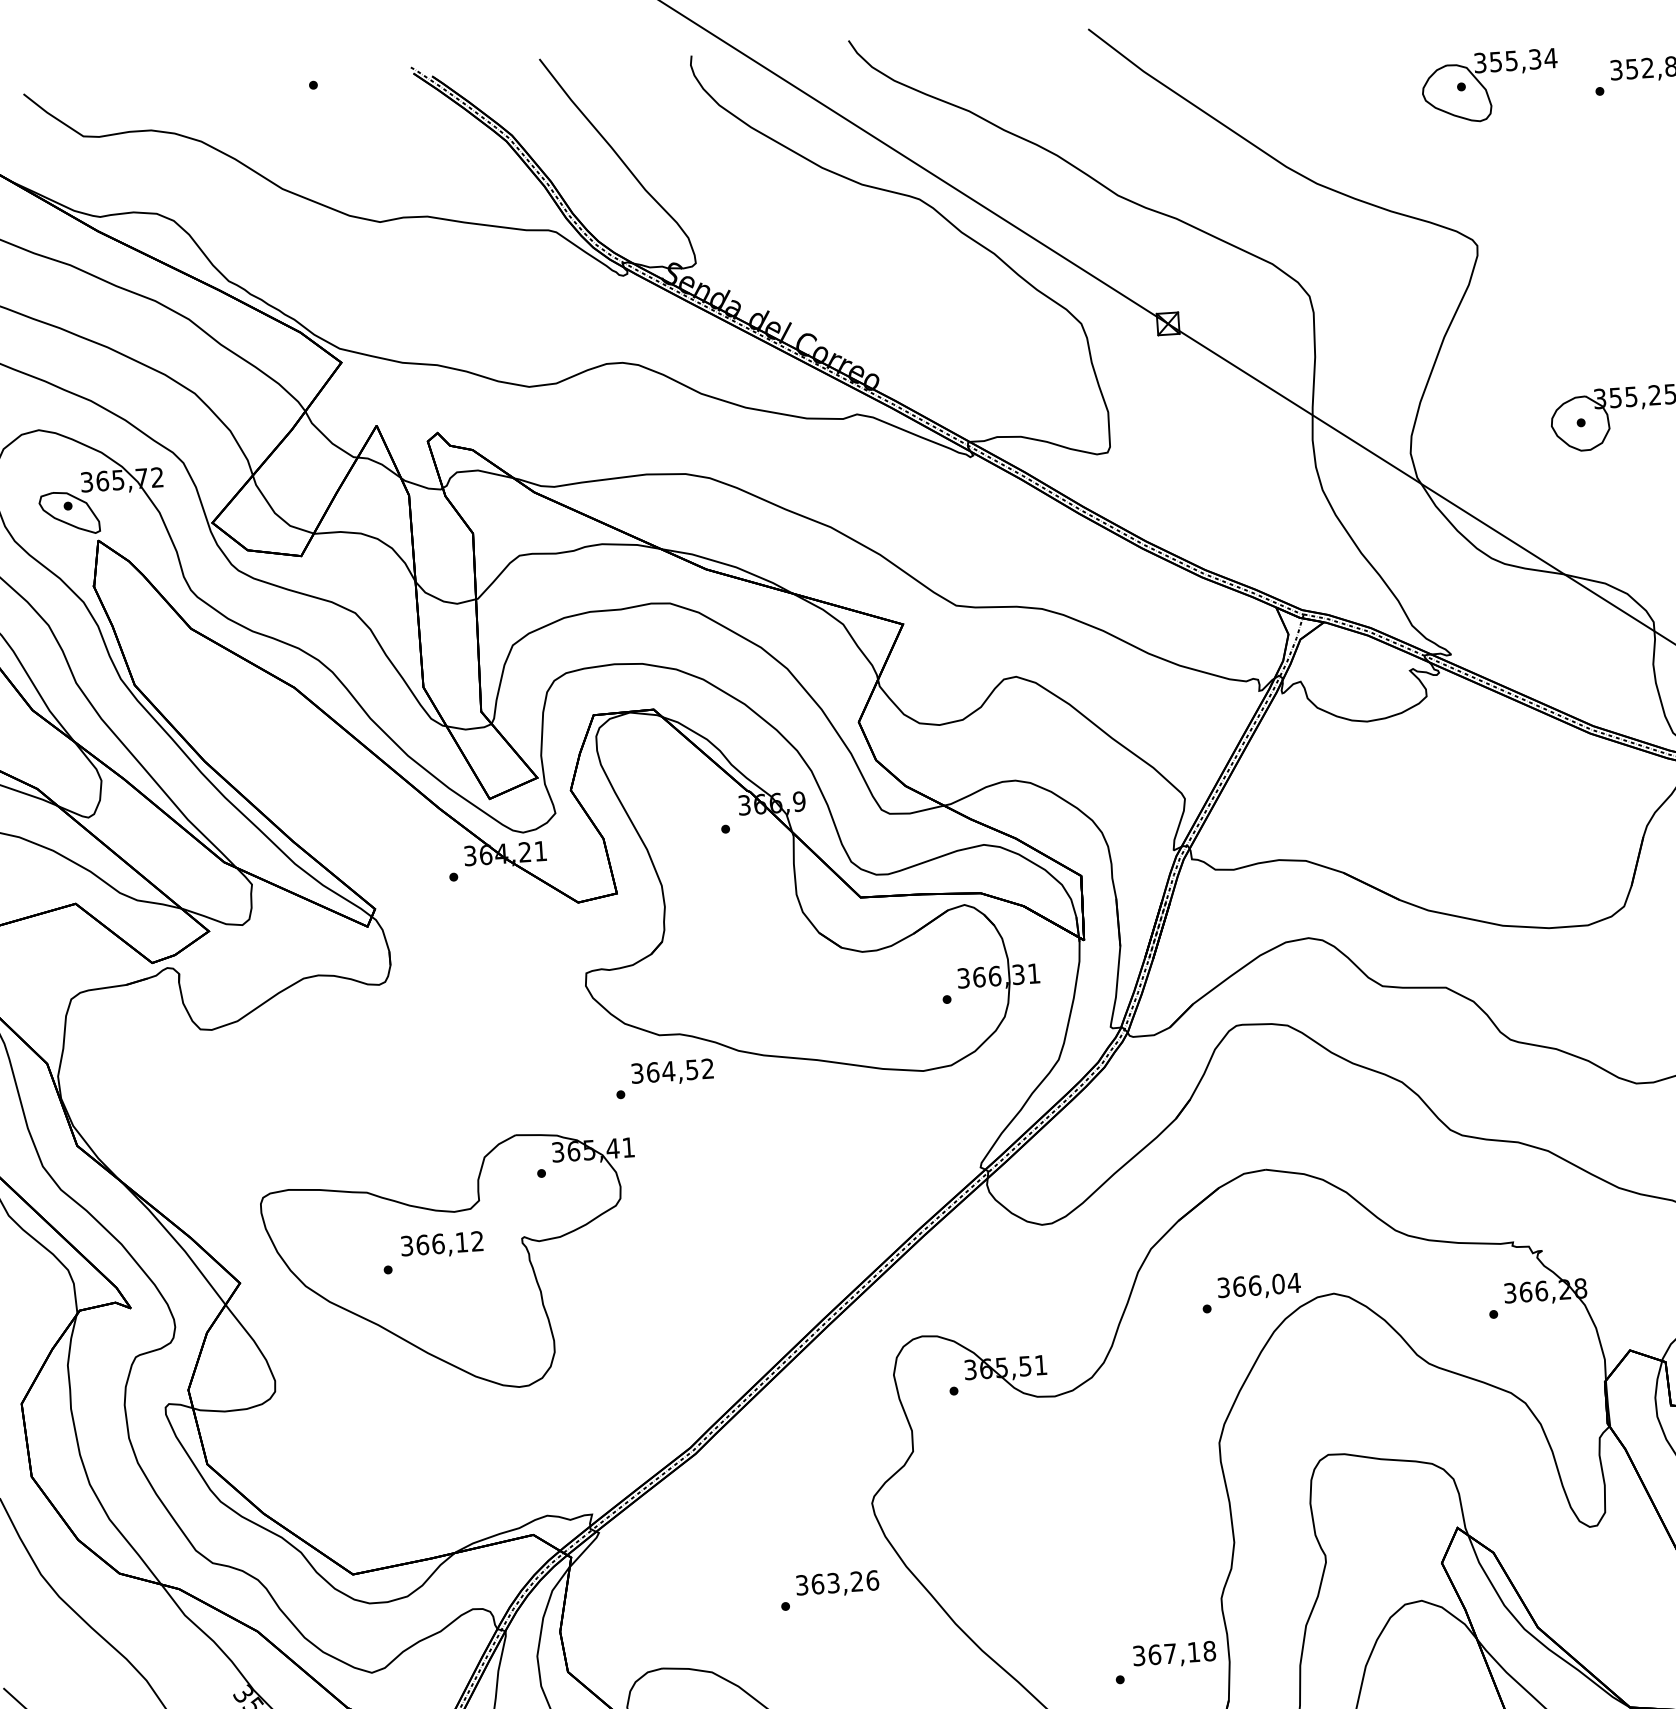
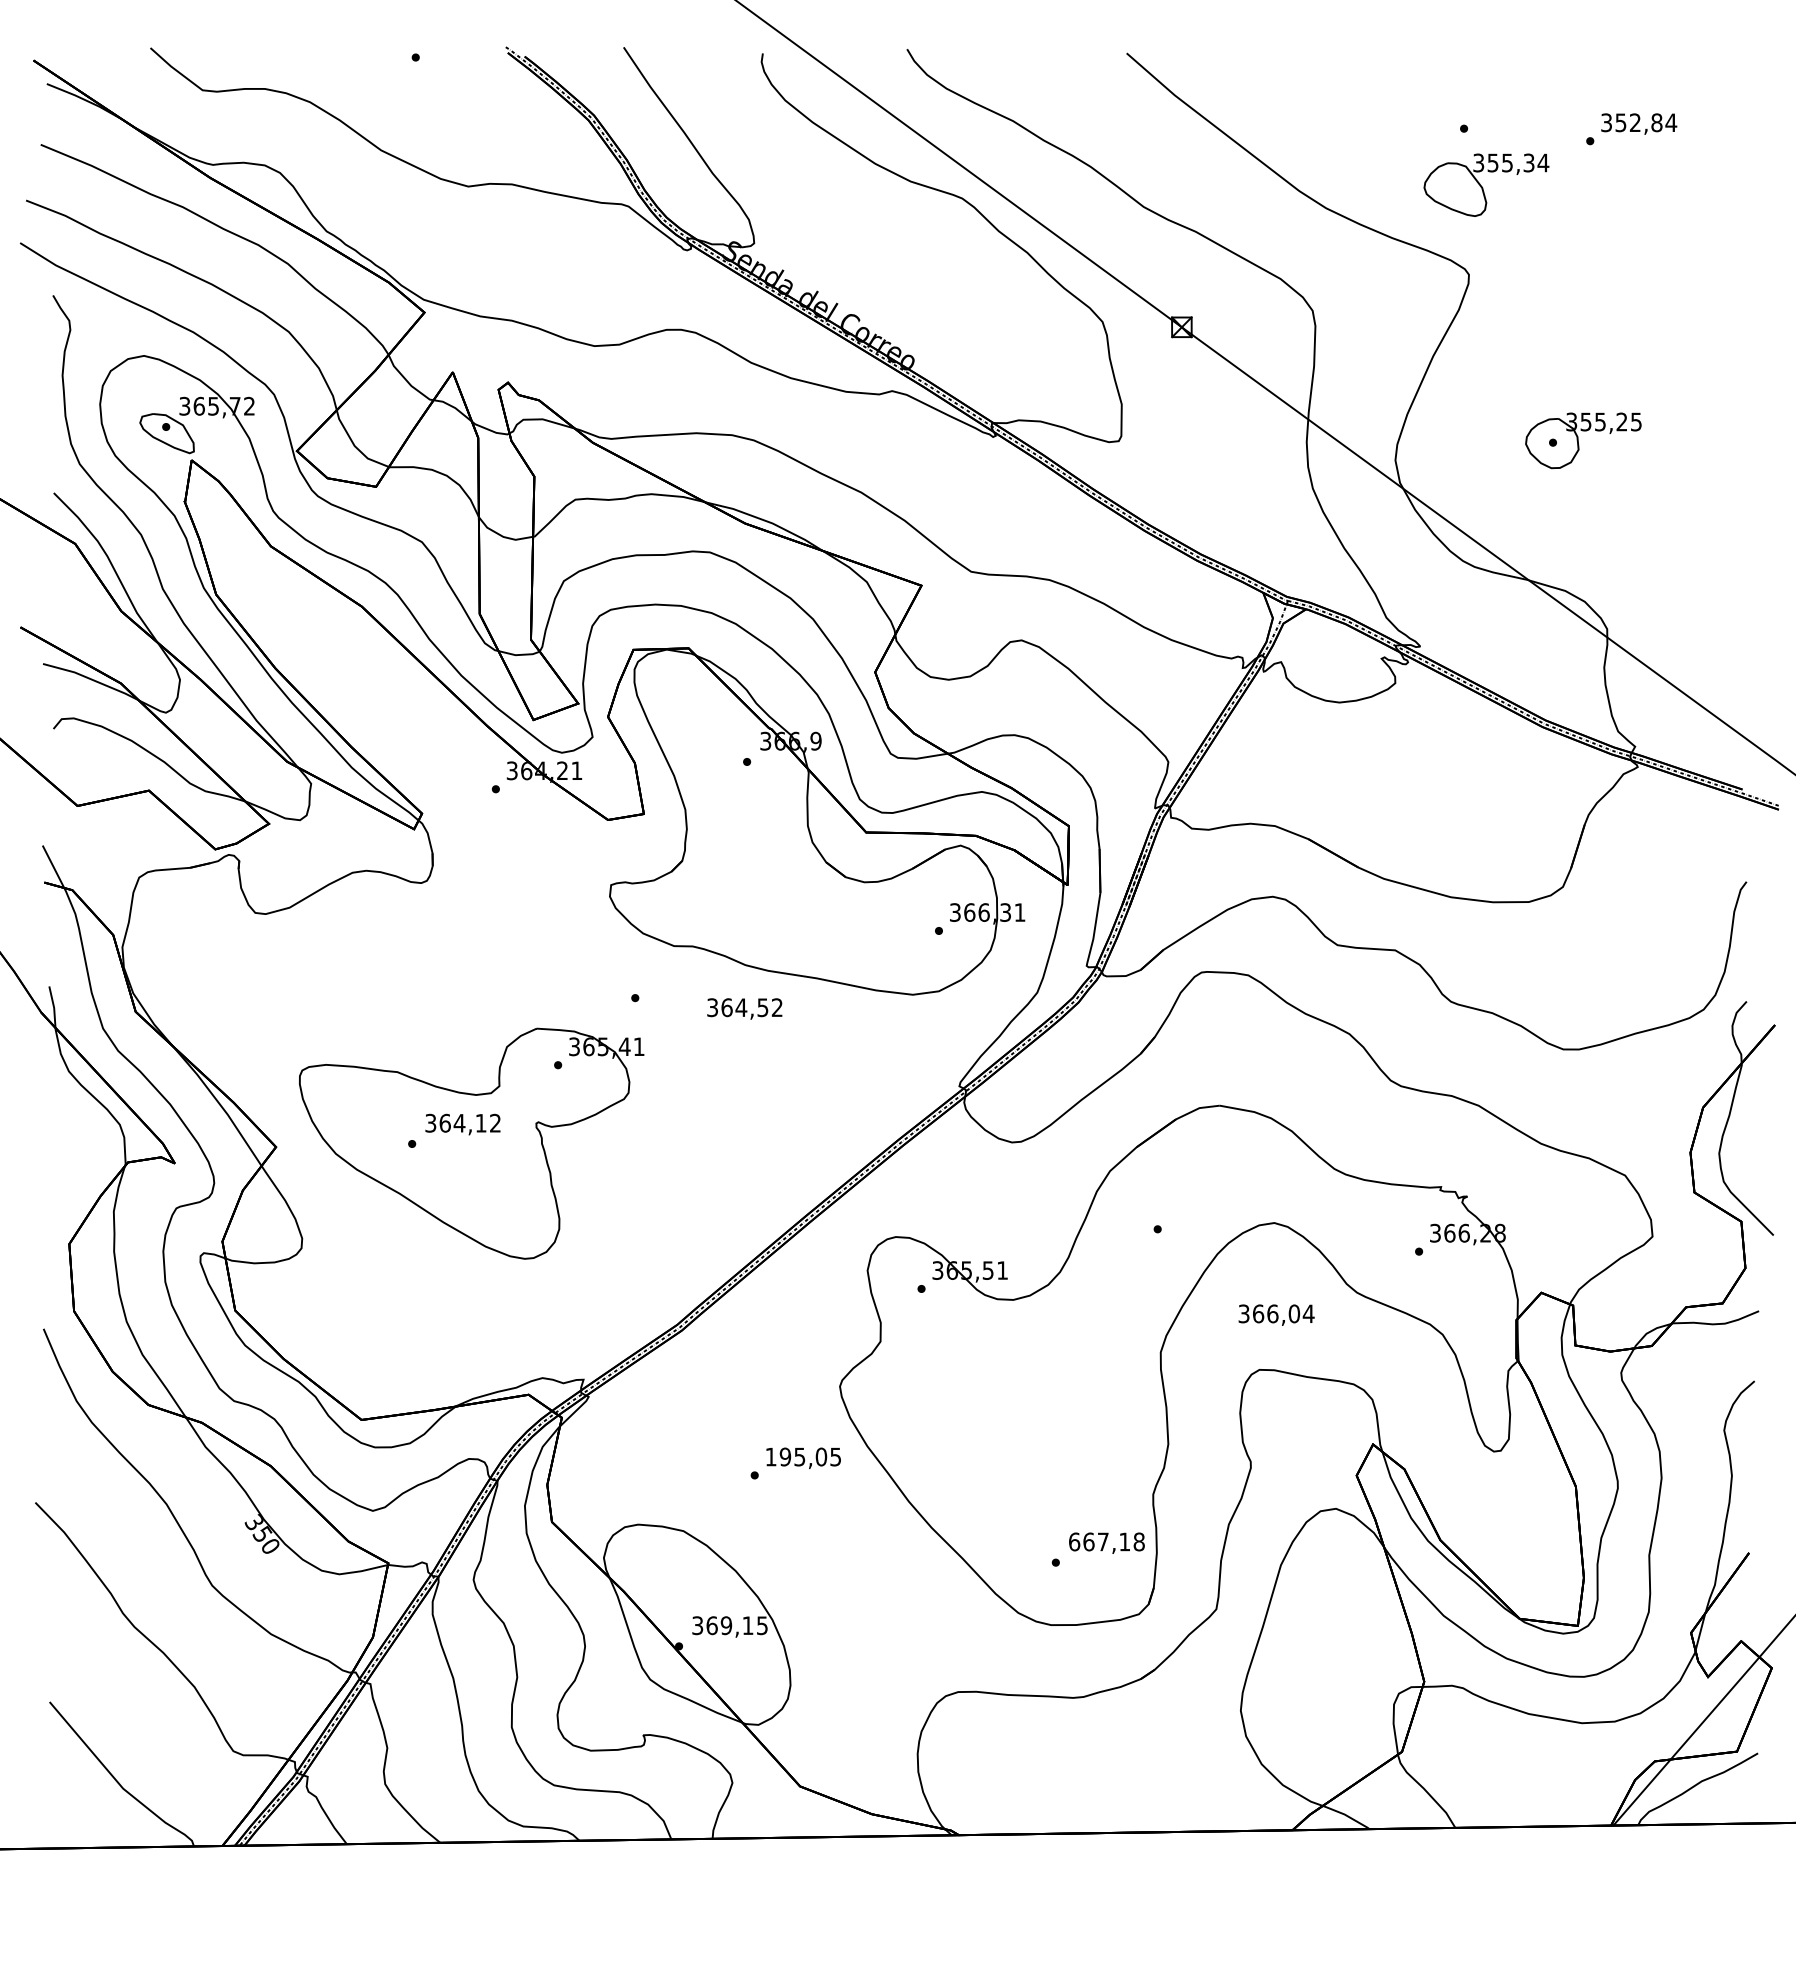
part: (1490, 85) -> (1486, 184), moved
text: (672, 1072) -> (744, 1008), moved
text: (438, 1243) -> (459, 1122), 366,12 -> 364,12
text: (1259, 1286) -> (1276, 1314), moved
text: (837, 1582) -> (803, 1456), 363,26 -> 195,05
text: (1139, 1655) -> (1074, 1541), 367,18 -> 667,18

